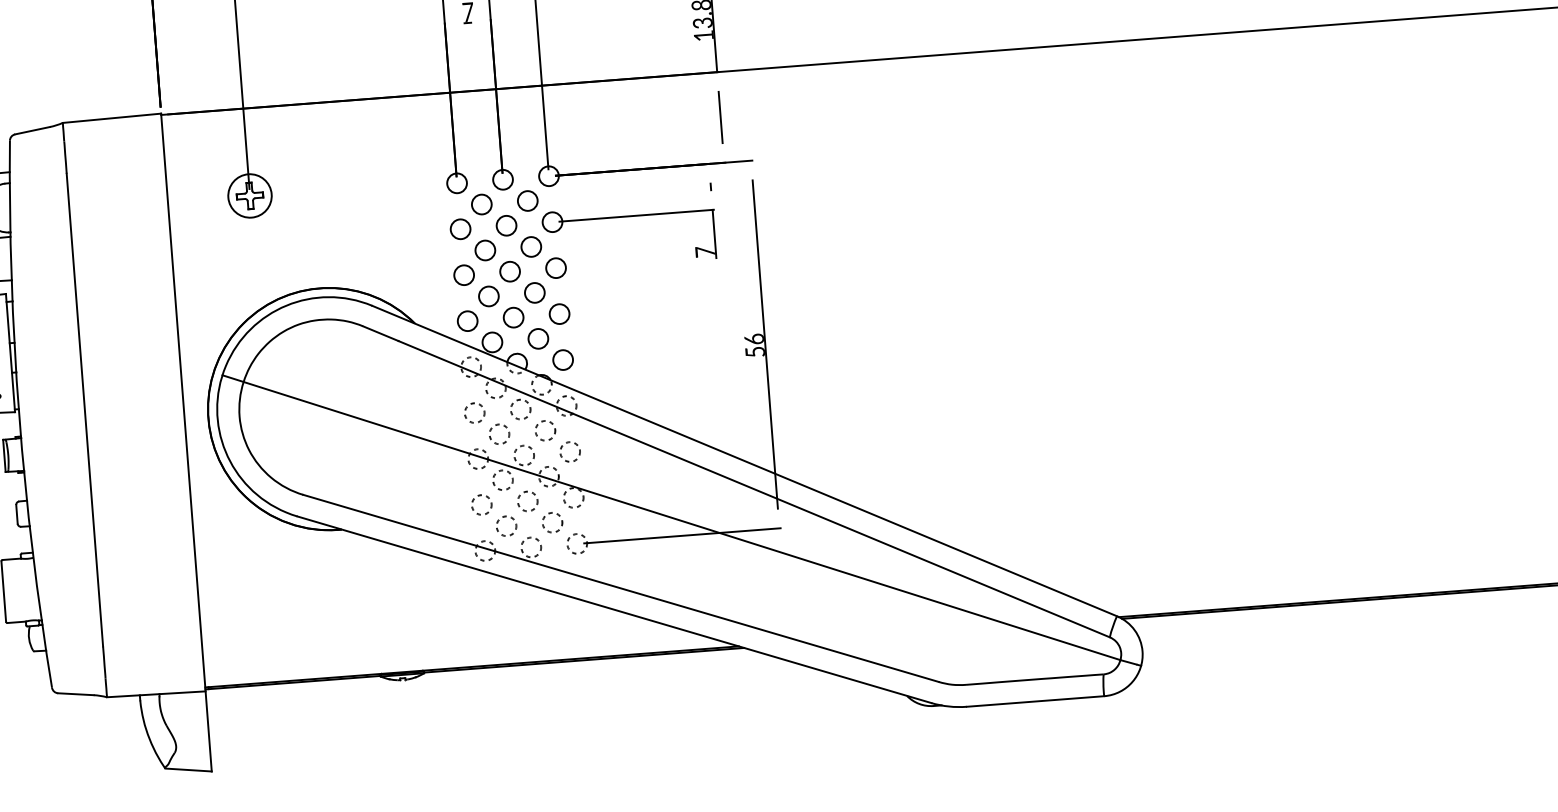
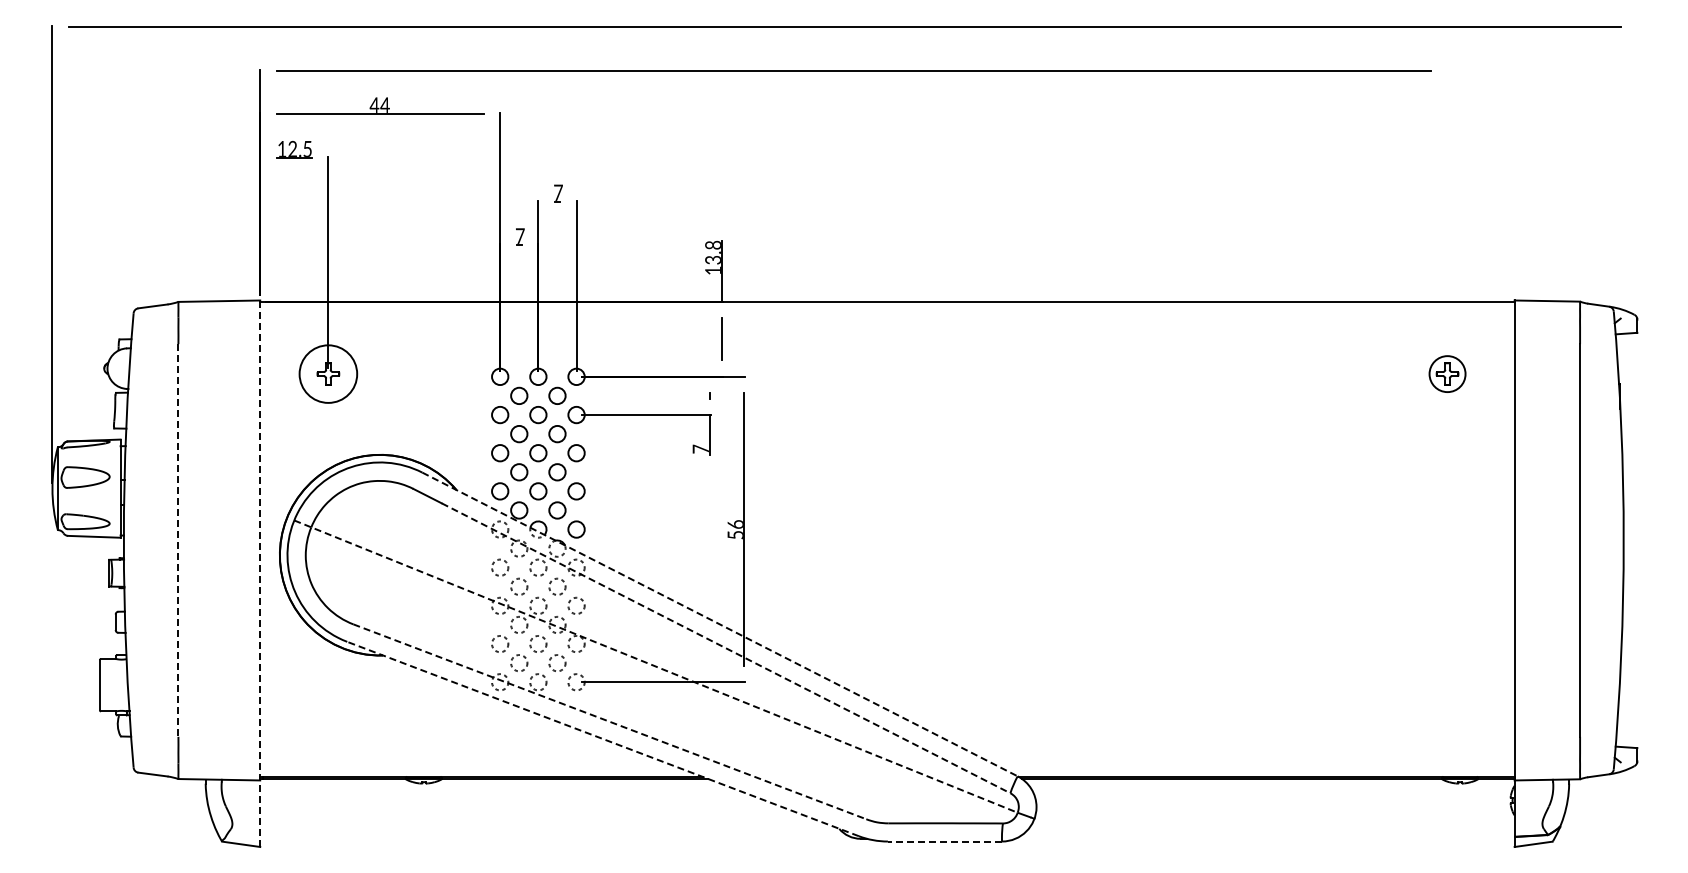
circle: (250, 196) -> (328, 374), size x1.6
line: (84, 410) -> (178, 540), solid -> dashed
line: (186, 442) -> (260, 573), solid -> dashed
line: (745, 461) -> (720, 624), solid -> dashed
line: (754, 489) -> (726, 648), solid -> dashed
line: (672, 517) -> (656, 666), solid -> dashed
line: (621, 587) -> (610, 721), solid -> dashed
line: (615, 610) -> (603, 739), solid -> dashed
line: (1034, 701) -> (944, 841), solid -> dashed

